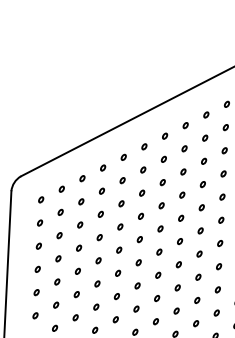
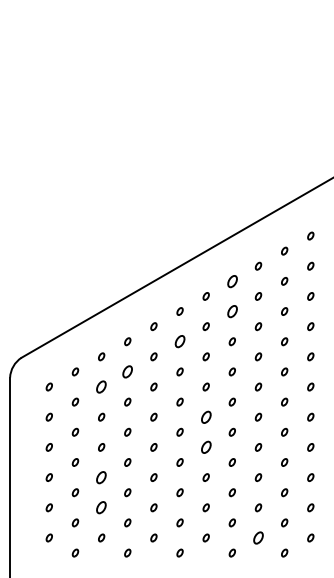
part: (185, 124) -> (231, 280), size x1.6
part: (183, 148) -> (231, 311), size x1.6
part: (142, 169) -> (179, 341), size x1.6
part: (101, 190) -> (127, 371), size x1.6
part: (81, 201) -> (101, 386), size x1.6
part: (159, 228) -> (205, 416), size x1.6
part: (158, 252) -> (205, 447), size x1.6
part: (77, 271) -> (101, 477), size x1.6
part: (76, 294) -> (101, 507), size x1.6
part: (196, 323) -> (258, 537), size x1.6

